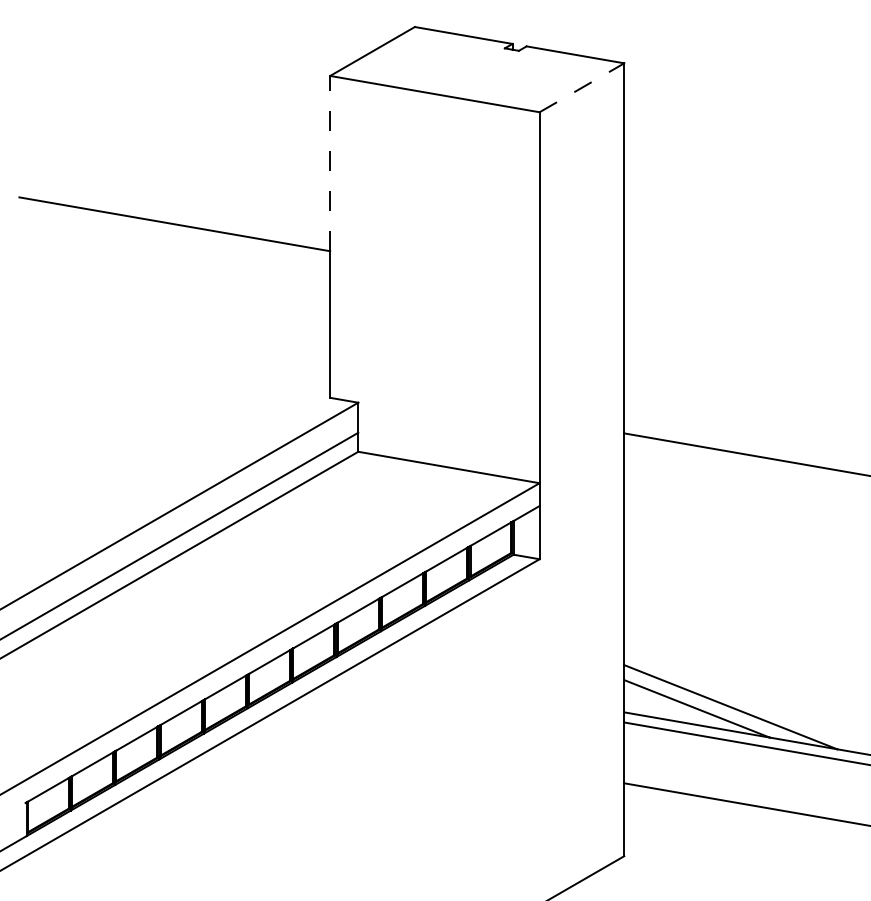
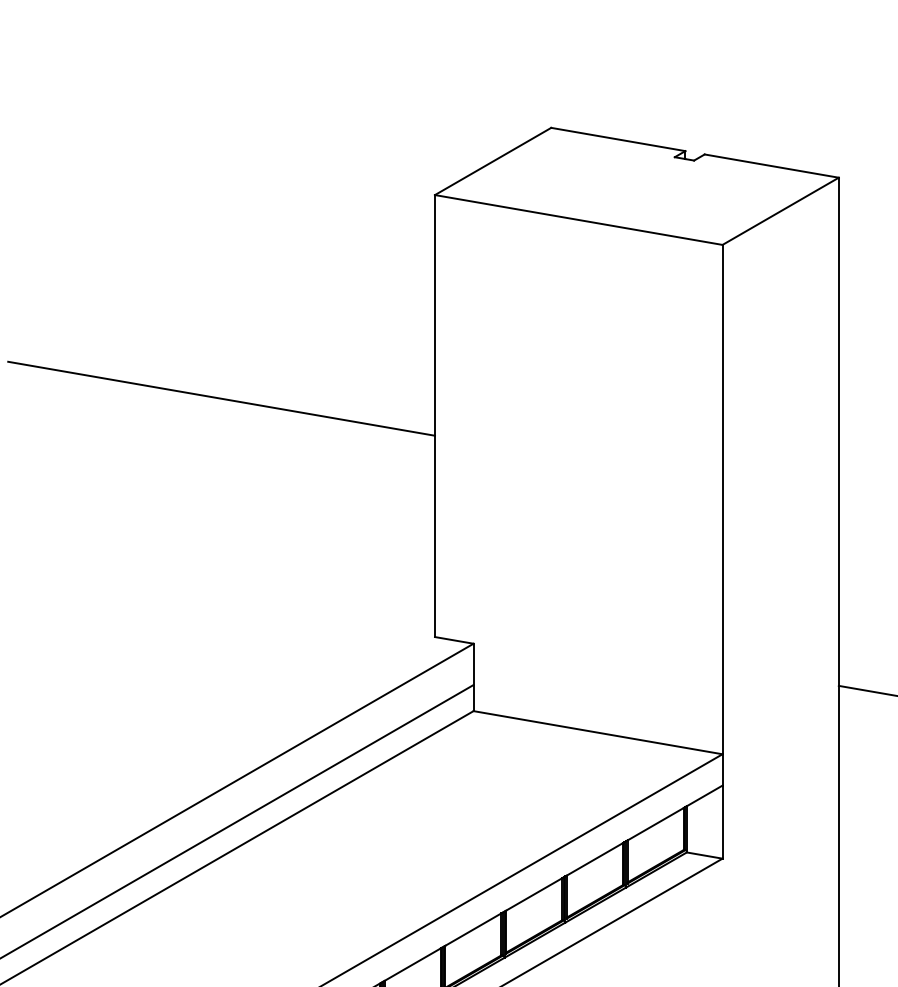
line: (581, 87) -> (780, 210), dashed -> solid
line: (330, 163) -> (435, 315), dashed -> solid

